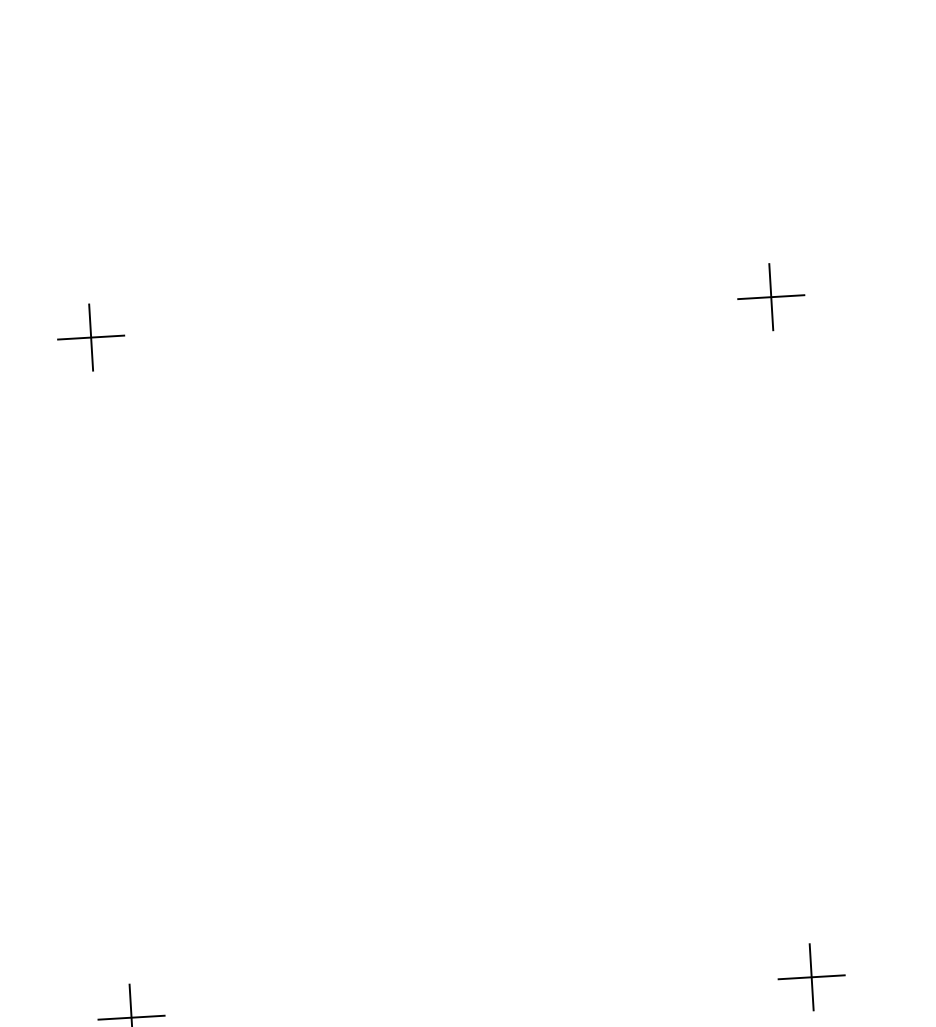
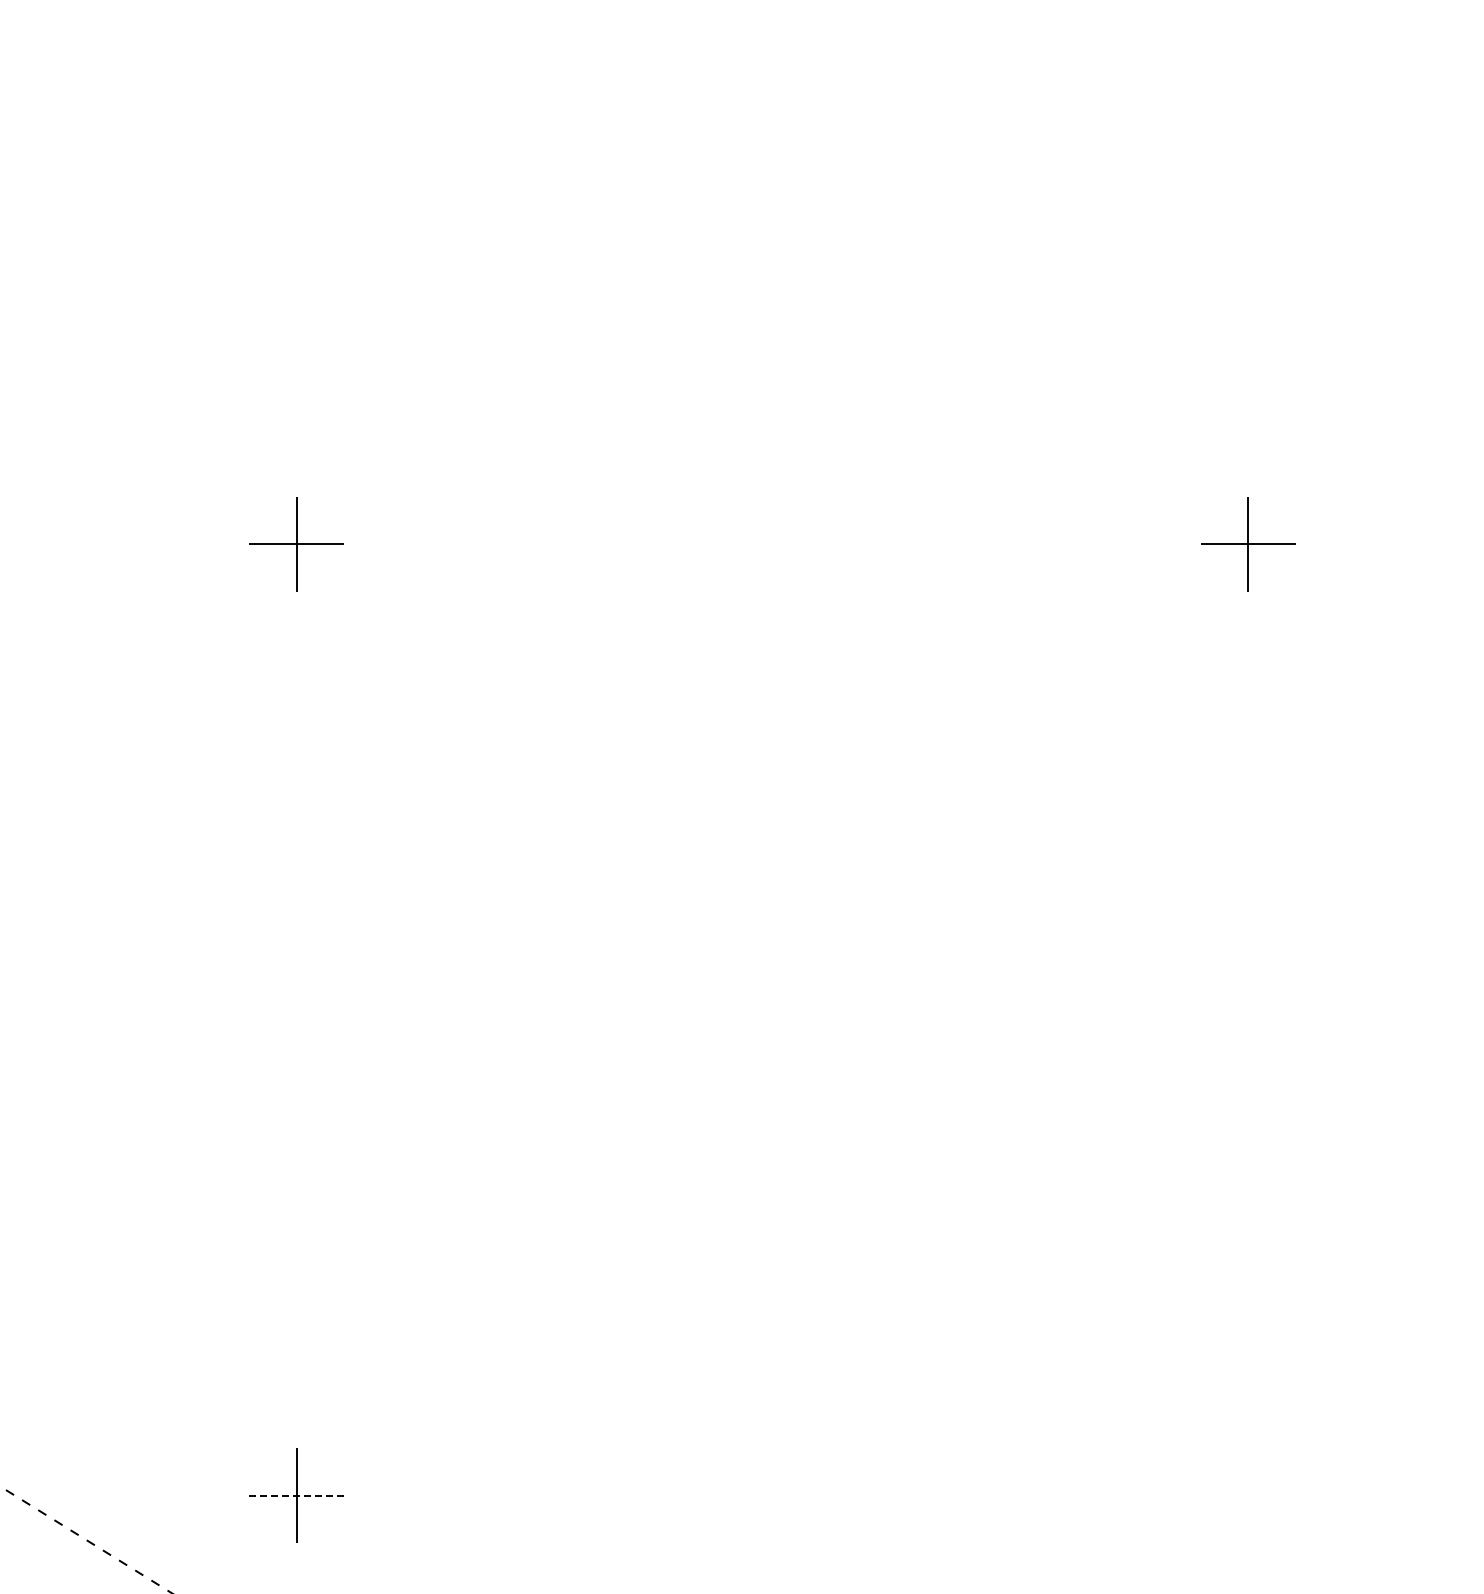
part: (811, 977) -> (1248, 1495), removed
line: (131, 1017) -> (296, 1495), solid -> dashed

